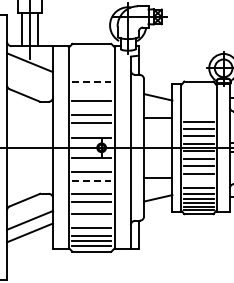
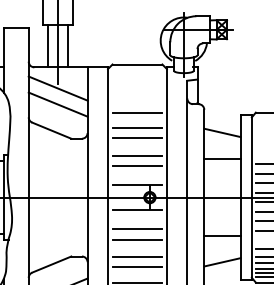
line: (30, 74) -> (58, 103), added
line: (92, 81) -> (138, 112), dashed -> solid
line: (91, 93) -> (136, 128), added
line: (92, 180) -> (138, 239), dashed -> solid

